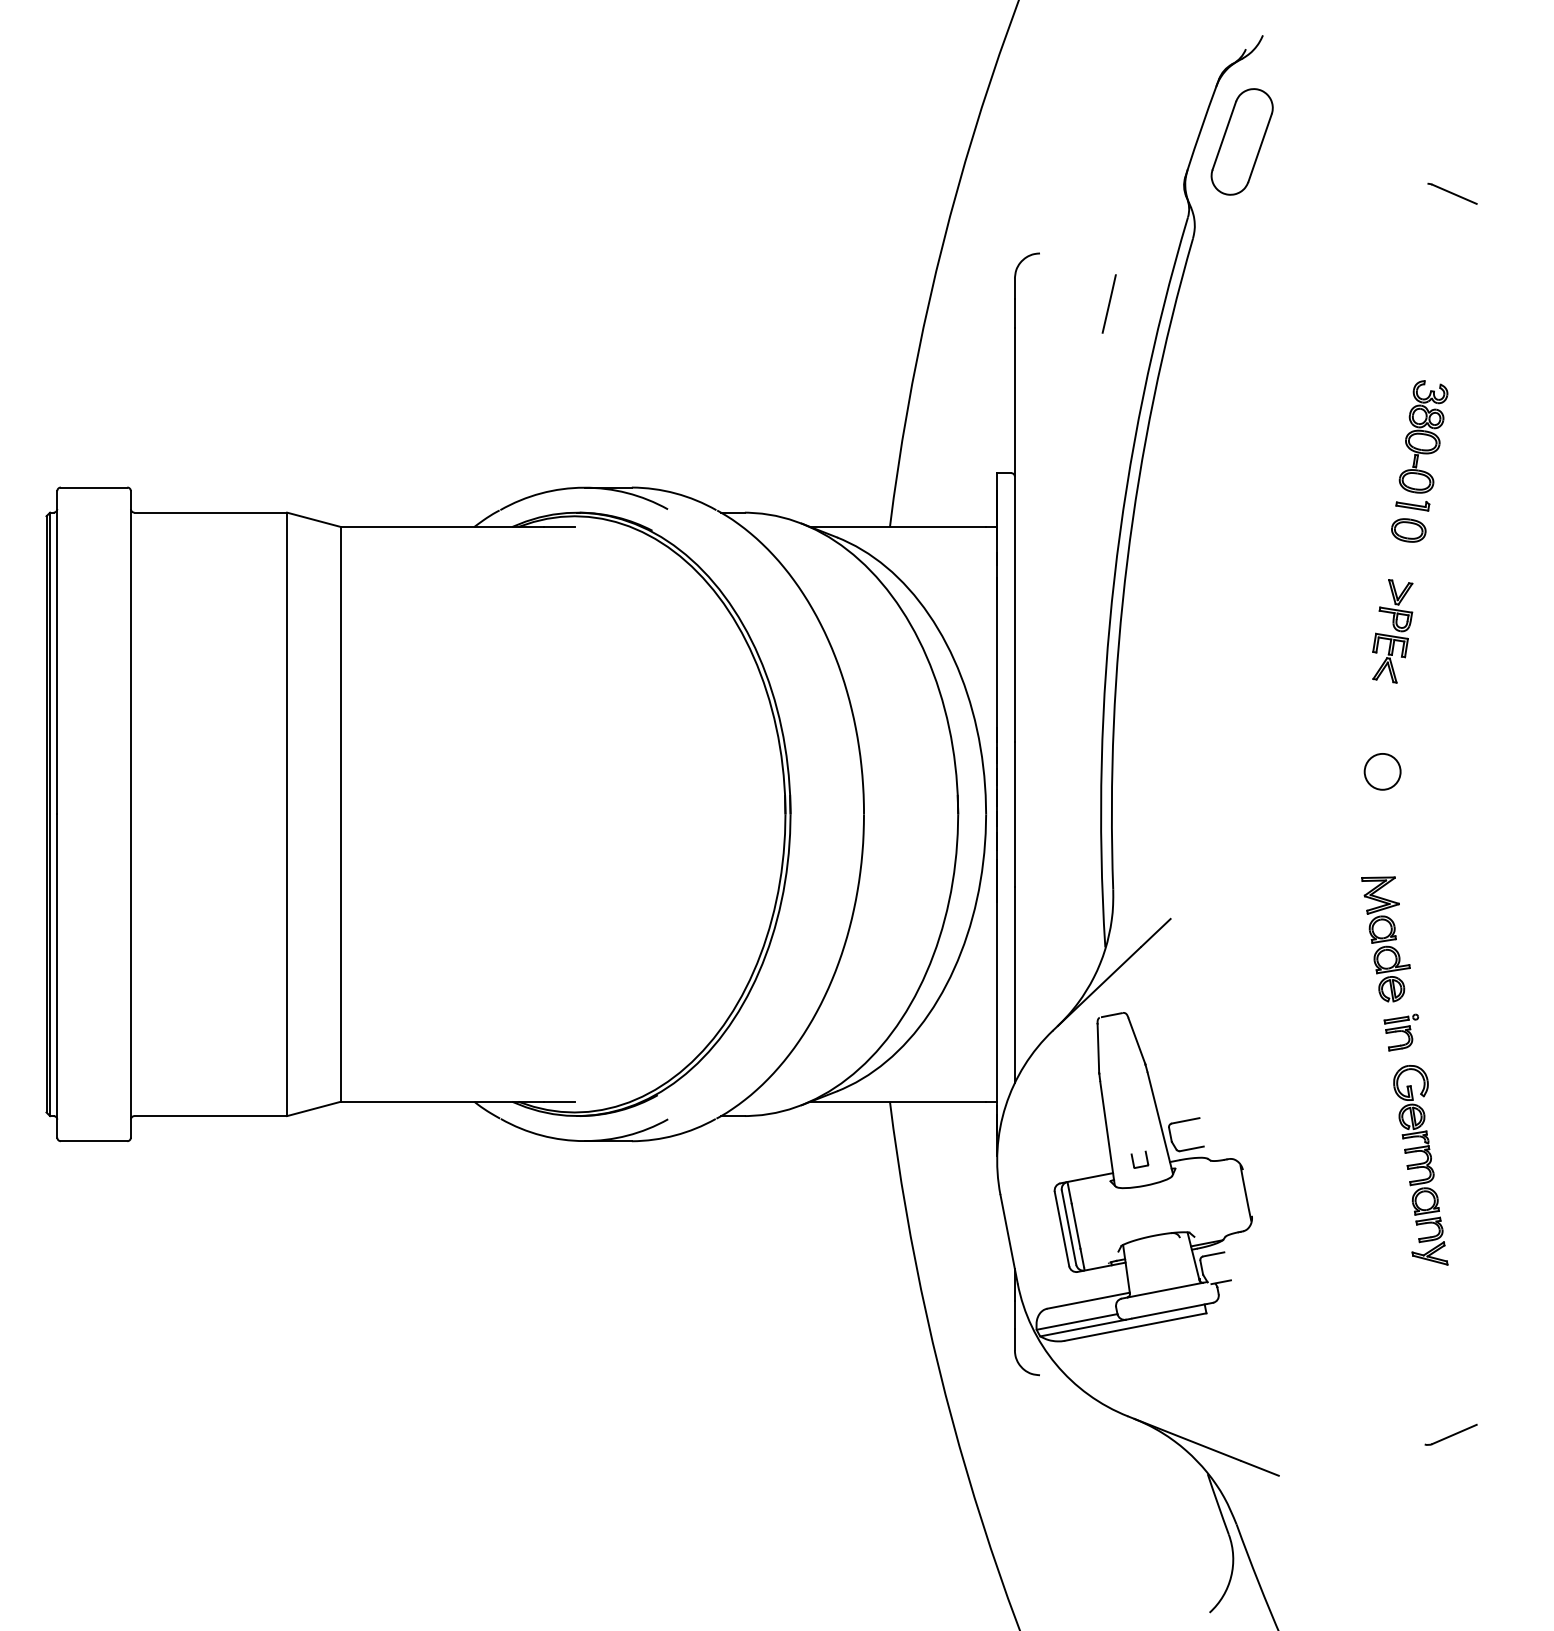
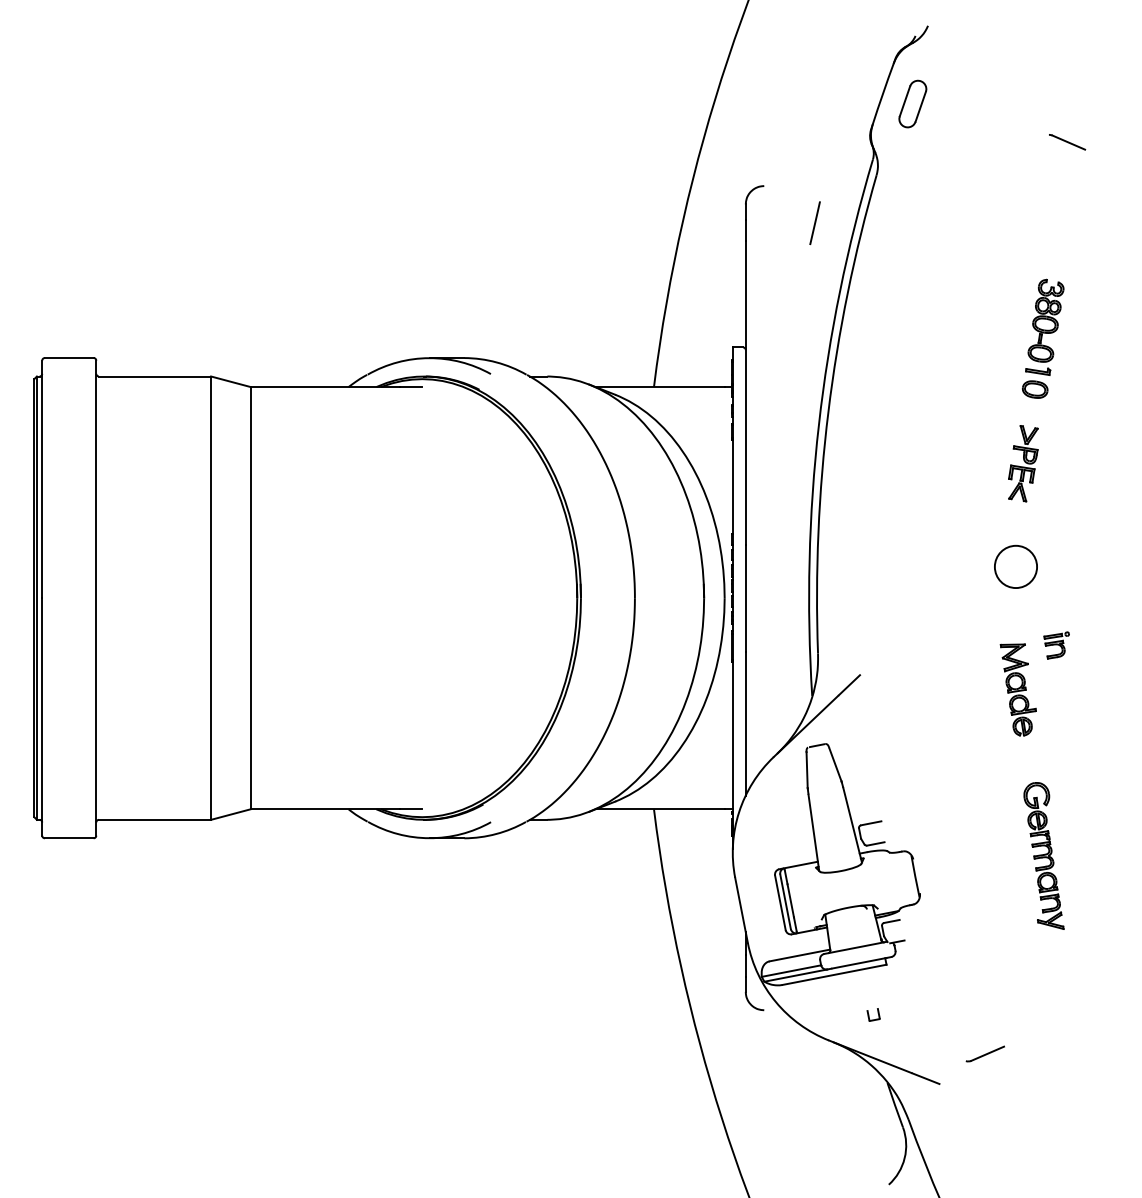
part: (1241, 141) -> (912, 103), size x0.6
circle: (1382, 771) -> (1015, 566), size x1.6
part: (1401, 1032) -> (1056, 645), moved
part: (1139, 1159) -> (873, 1014), moved
part: (1450, 1434) -> (984, 1053), moved

